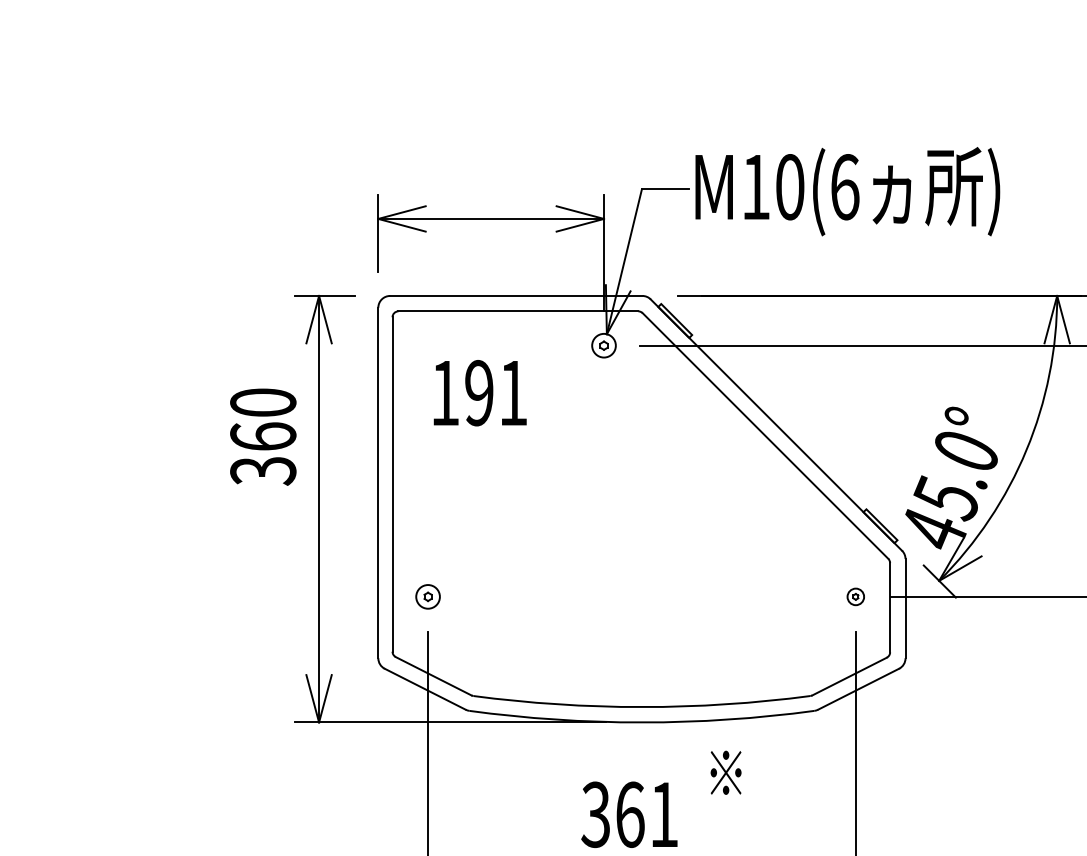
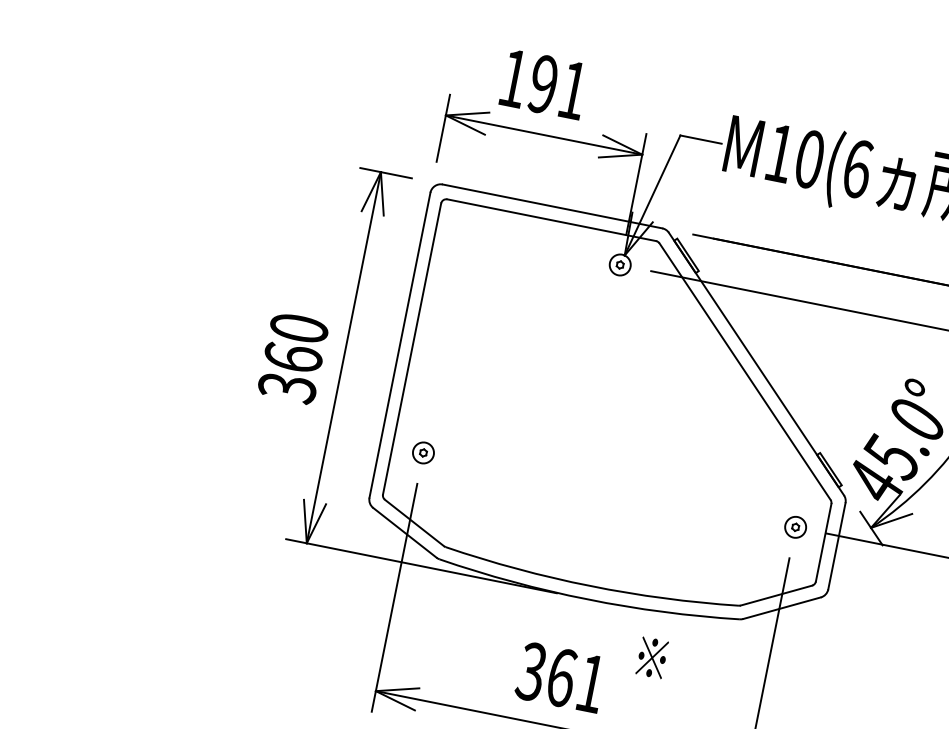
text: (479, 393) -> (543, 84), moved
text: (263, 436) -> (293, 357), moved
part: (855, 596) -> (795, 526), size x1.43

